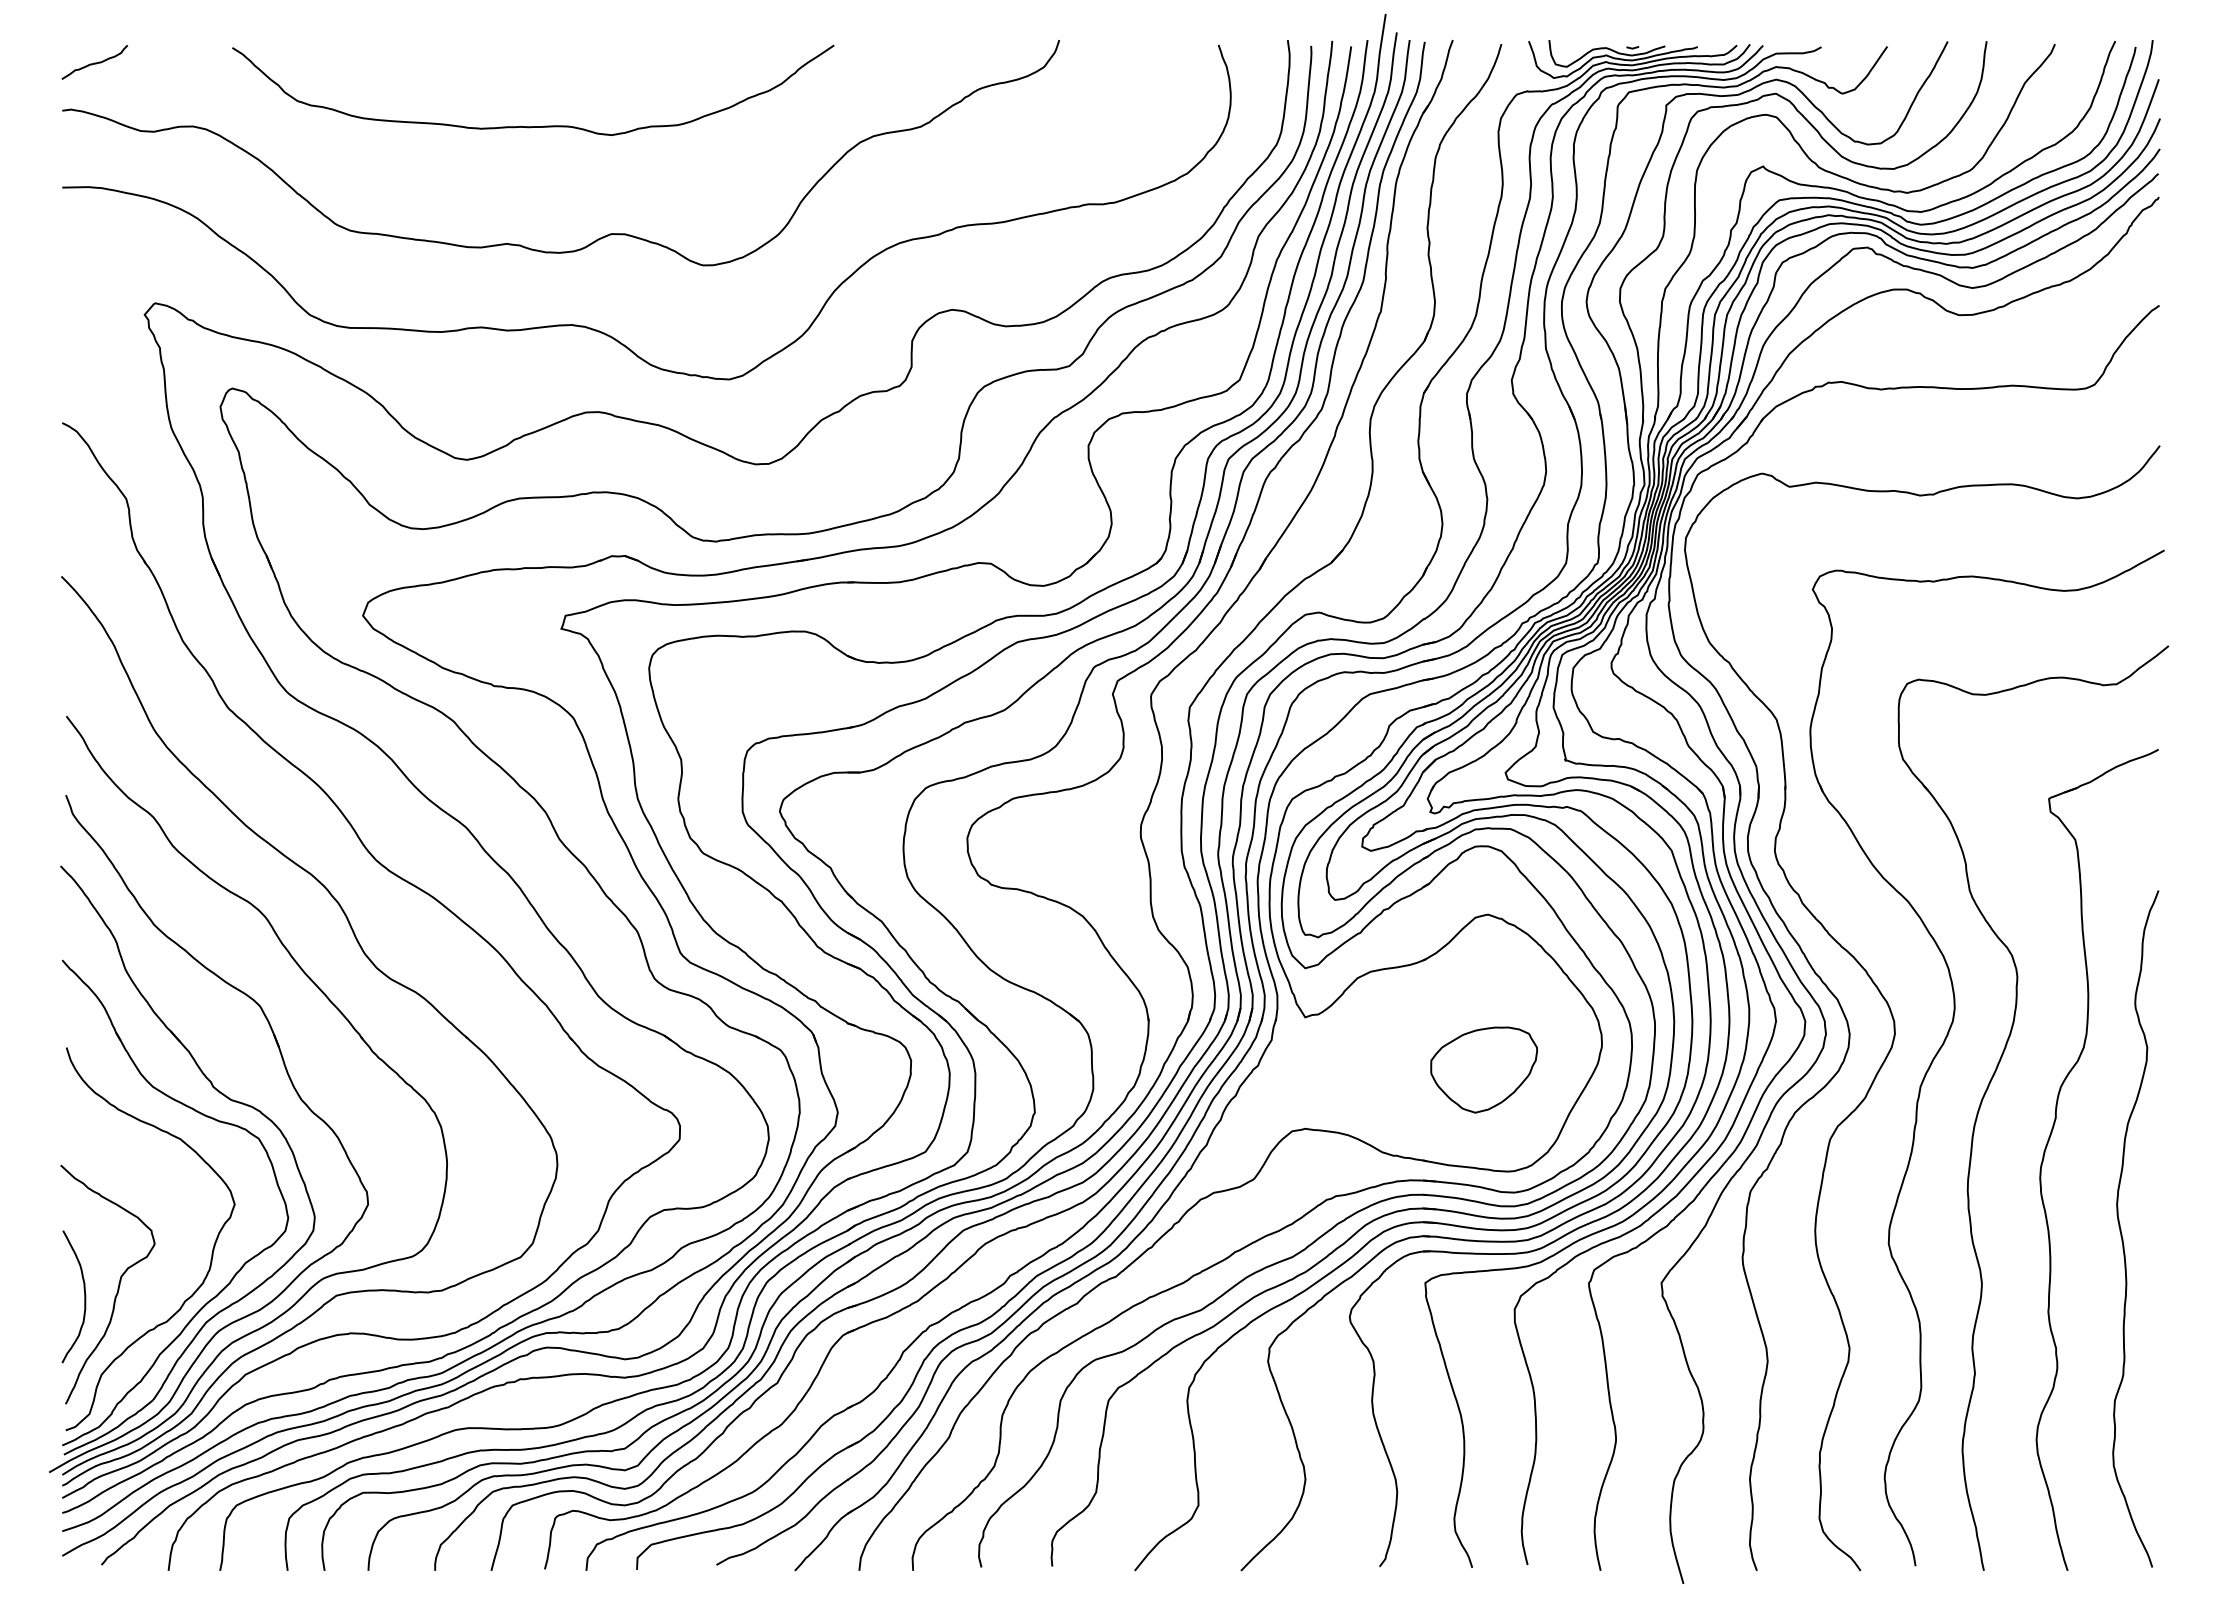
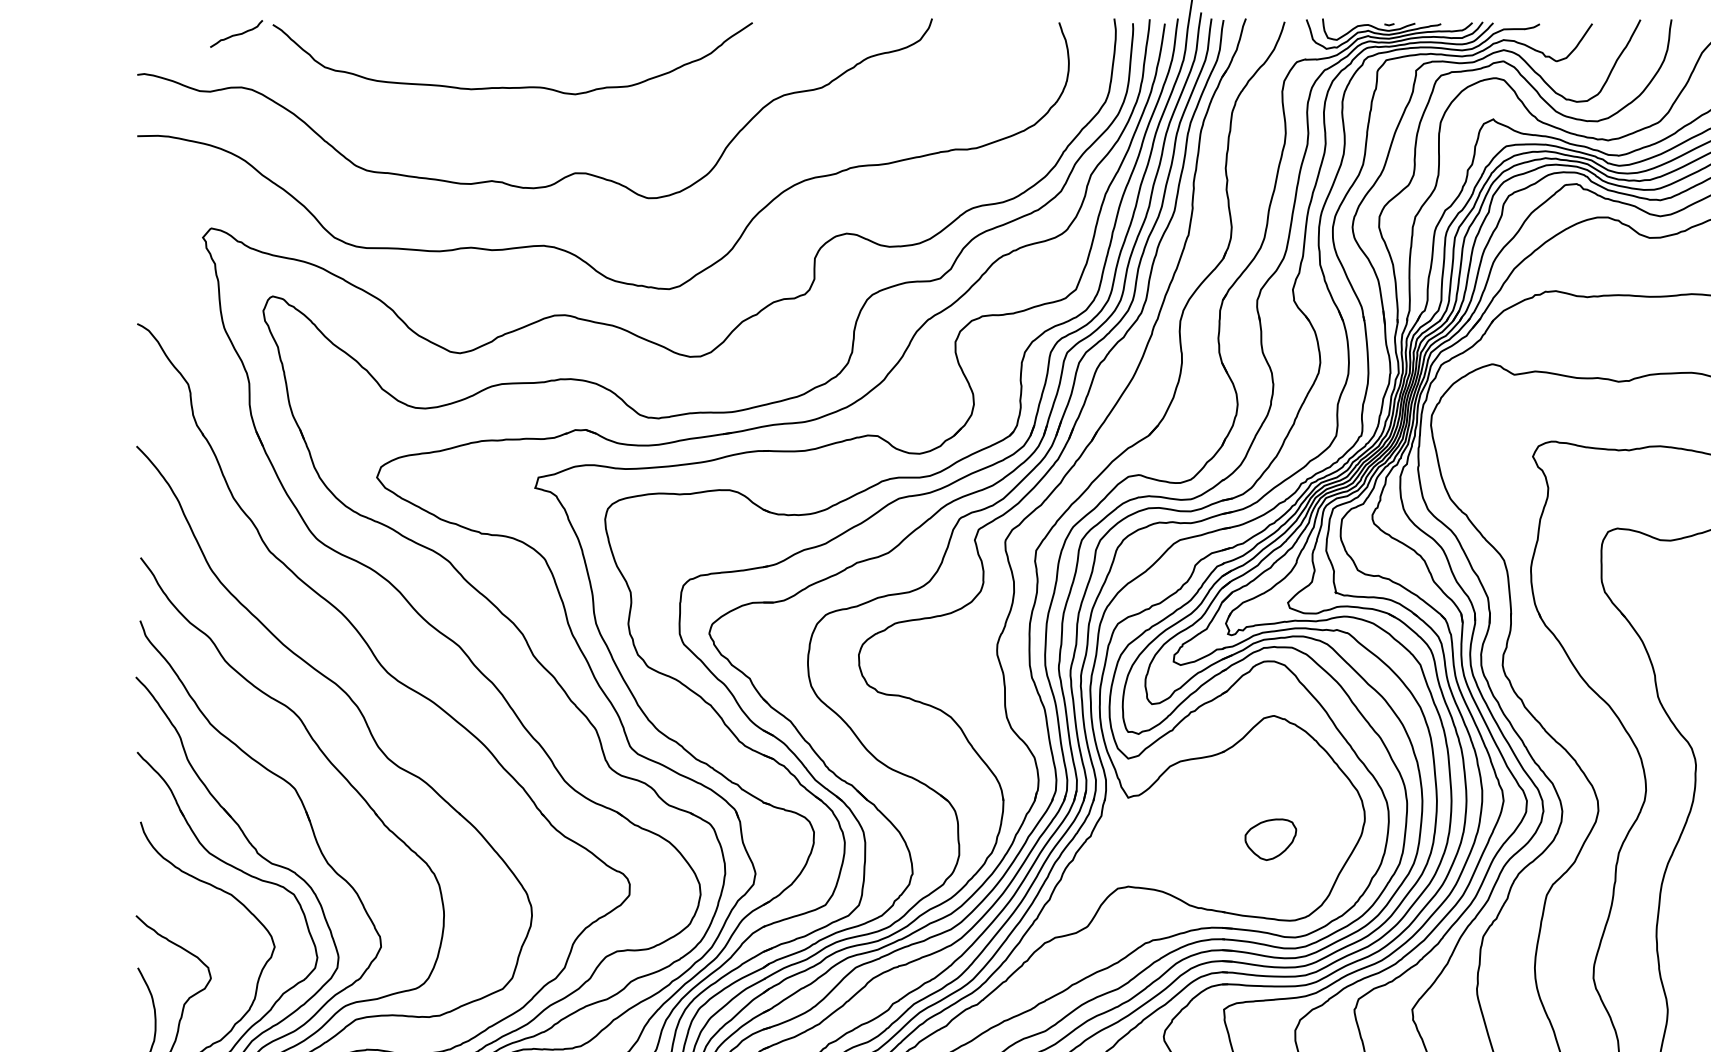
curve: (94, 62) -> (236, 34), moved
part: (1483, 1069) -> (1270, 839), size x0.6

